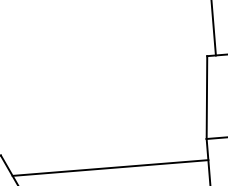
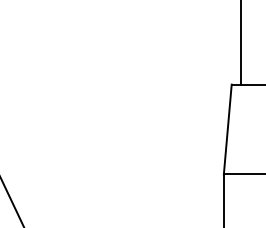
line: (110, 167) -> (116, 197), removed

